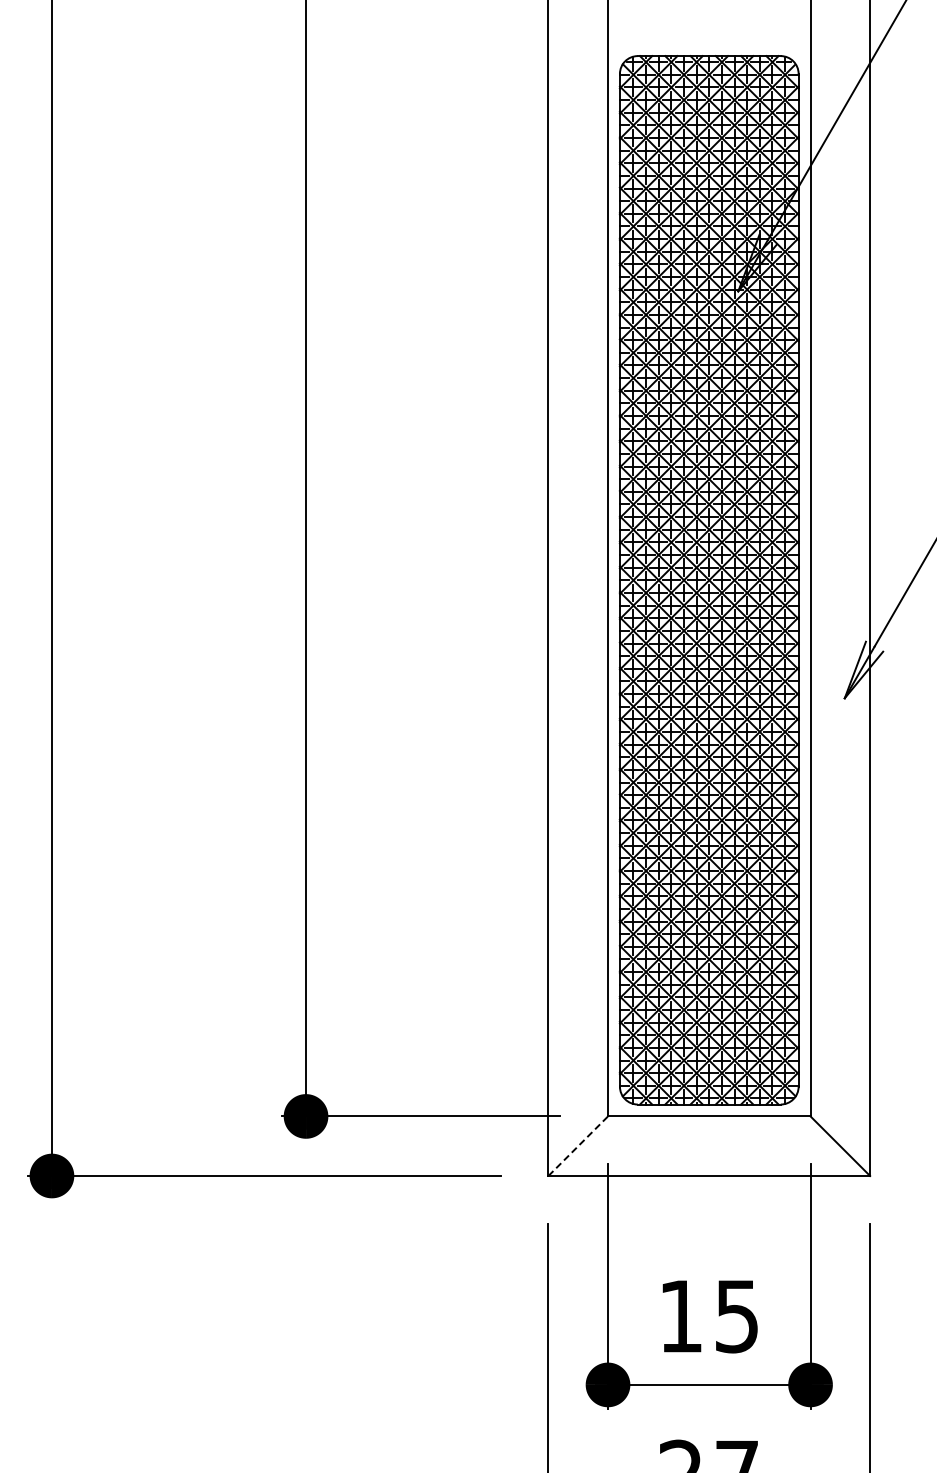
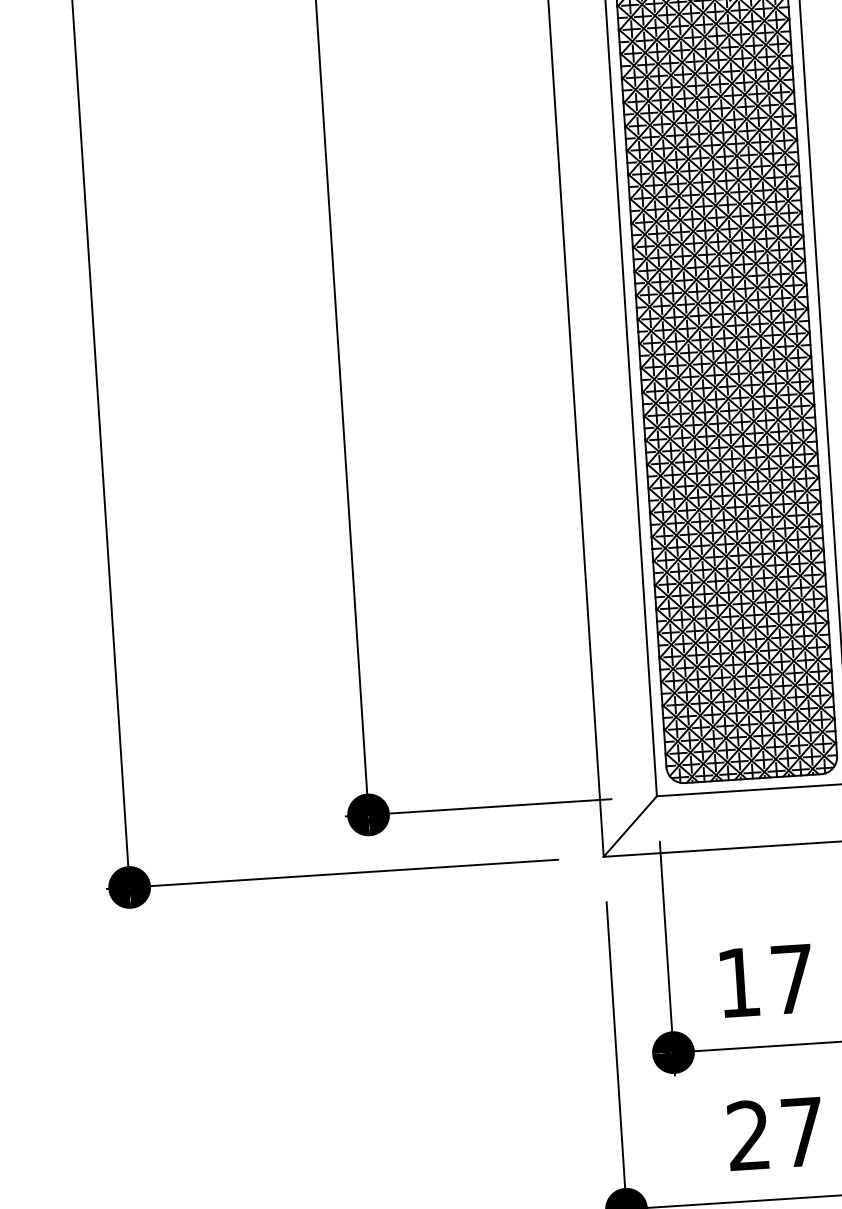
line: (578, 1145) -> (630, 825), dashed -> solid
text: (736, 1316) -> (791, 979), 15 -> 17

